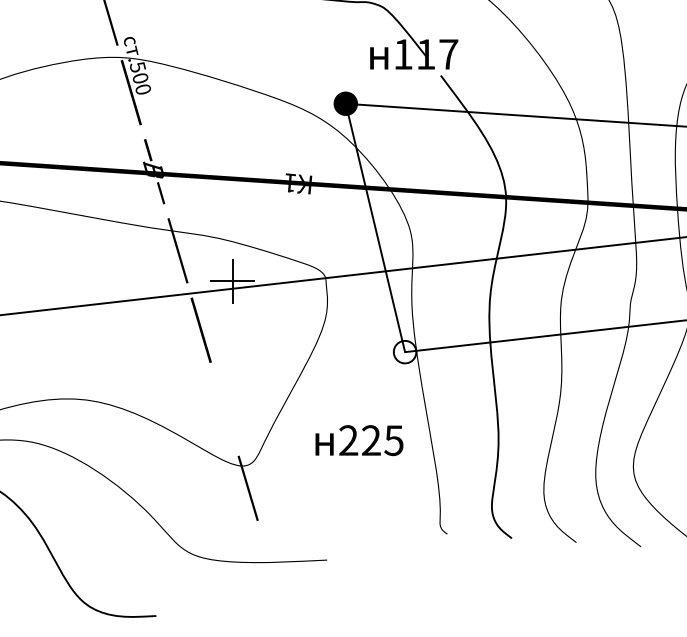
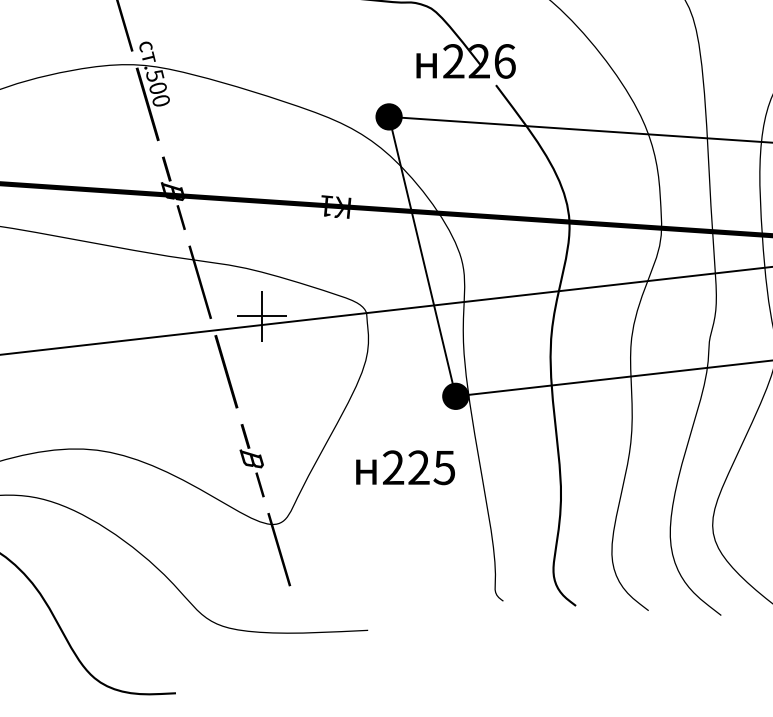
text: (426, 54) -> (479, 61), 117 -> 226
fill: (404, 351) -> (455, 395), added
part: (224, 408) -> (252, 459), added
text: (359, 440) -> (405, 467), moved

